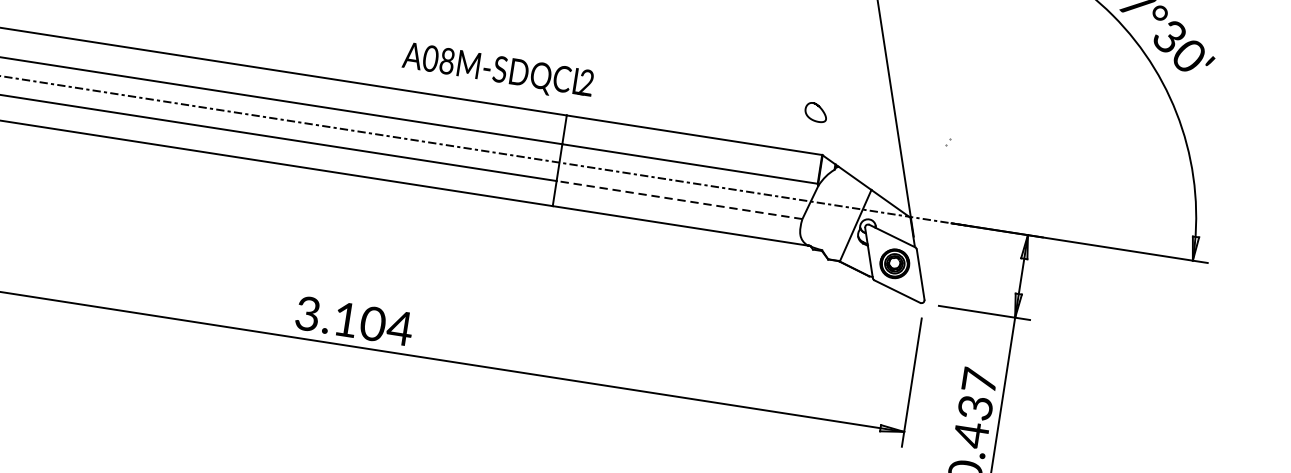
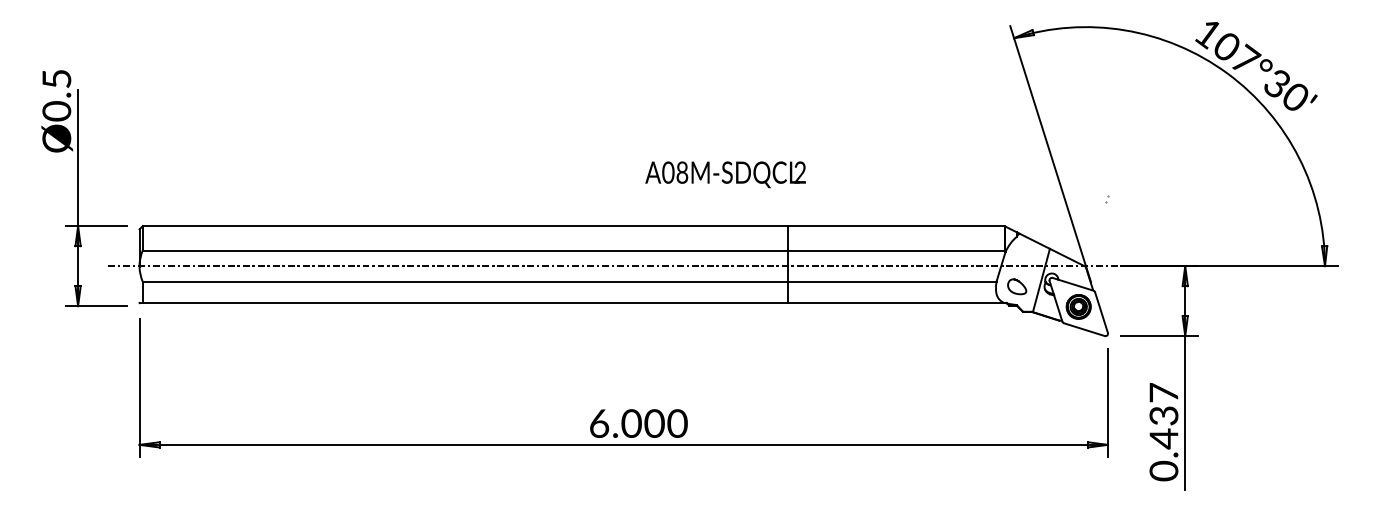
text: (497, 71) -> (725, 174), moved
curve: (819, 109) -> (1019, 283), moved
line: (678, 199) -> (891, 281), dashed -> solid
text: (354, 320) -> (638, 423), 3.104 -> 6.000

